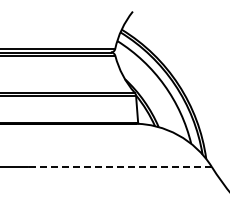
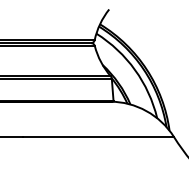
line: (119, 166) -> (98, 136), dashed -> solid

